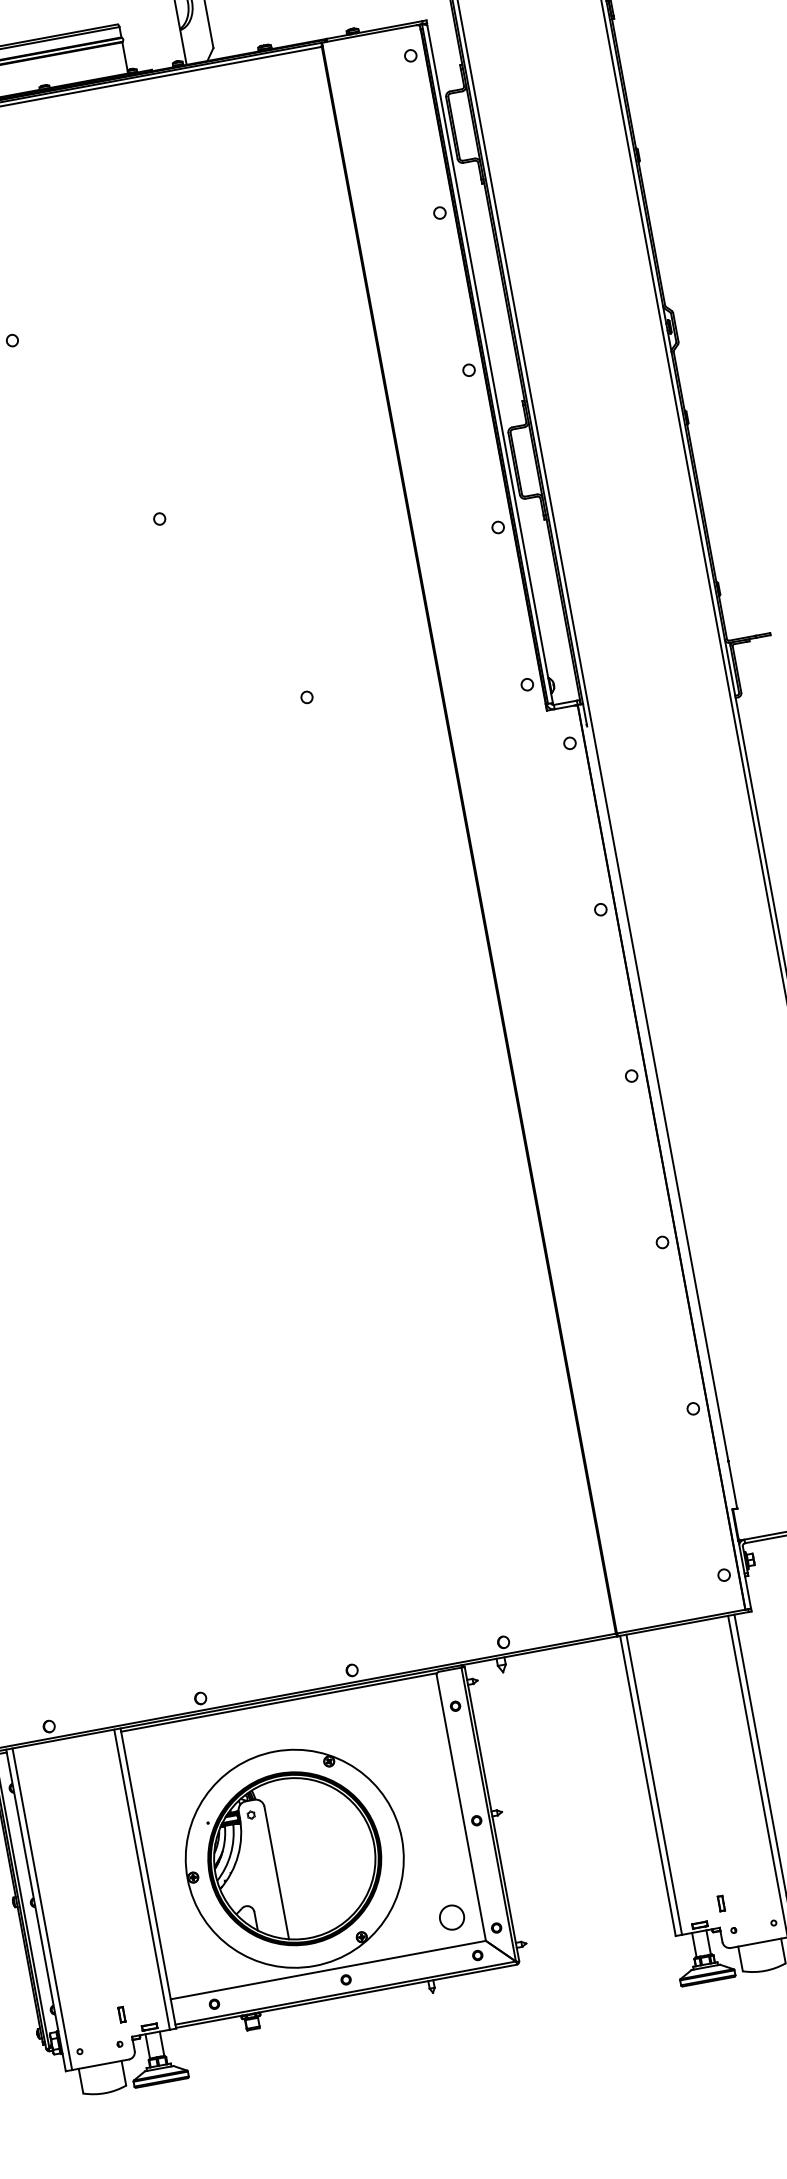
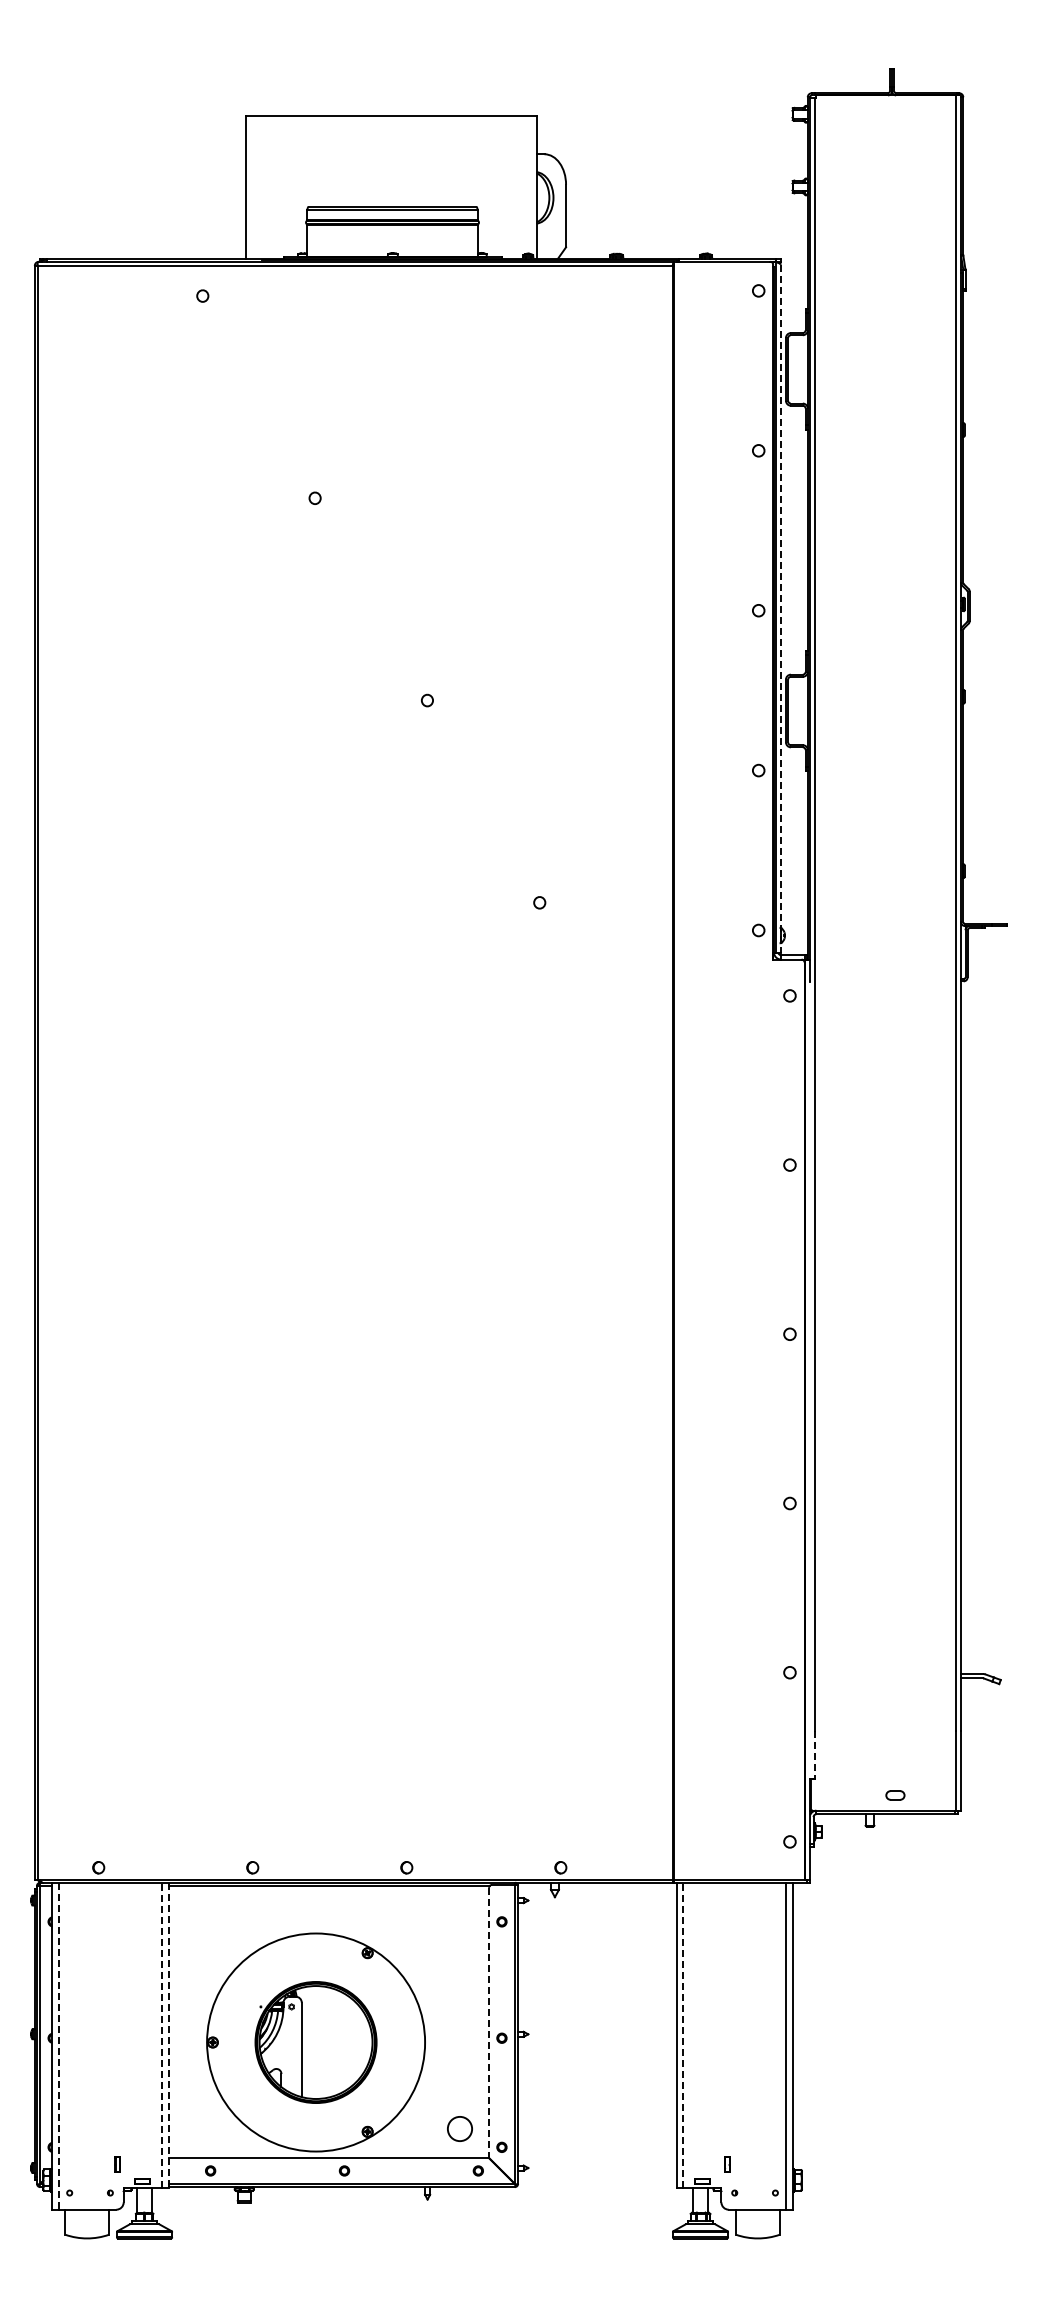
line: (490, 365) -> (780, 609), solid -> dashed
line: (732, 1485) -> (814, 1755), solid -> dashed
line: (654, 1784) -> (683, 2035), solid -> dashed
line: (461, 1808) -> (489, 2023), solid -> dashed
part: (294, 1858) -> (315, 2042), size x0.7
line: (148, 1878) -> (168, 2035), solid -> dashed
line: (142, 1879) -> (162, 2035), solid -> dashed
line: (42, 1909) -> (58, 2046), solid -> dashed

